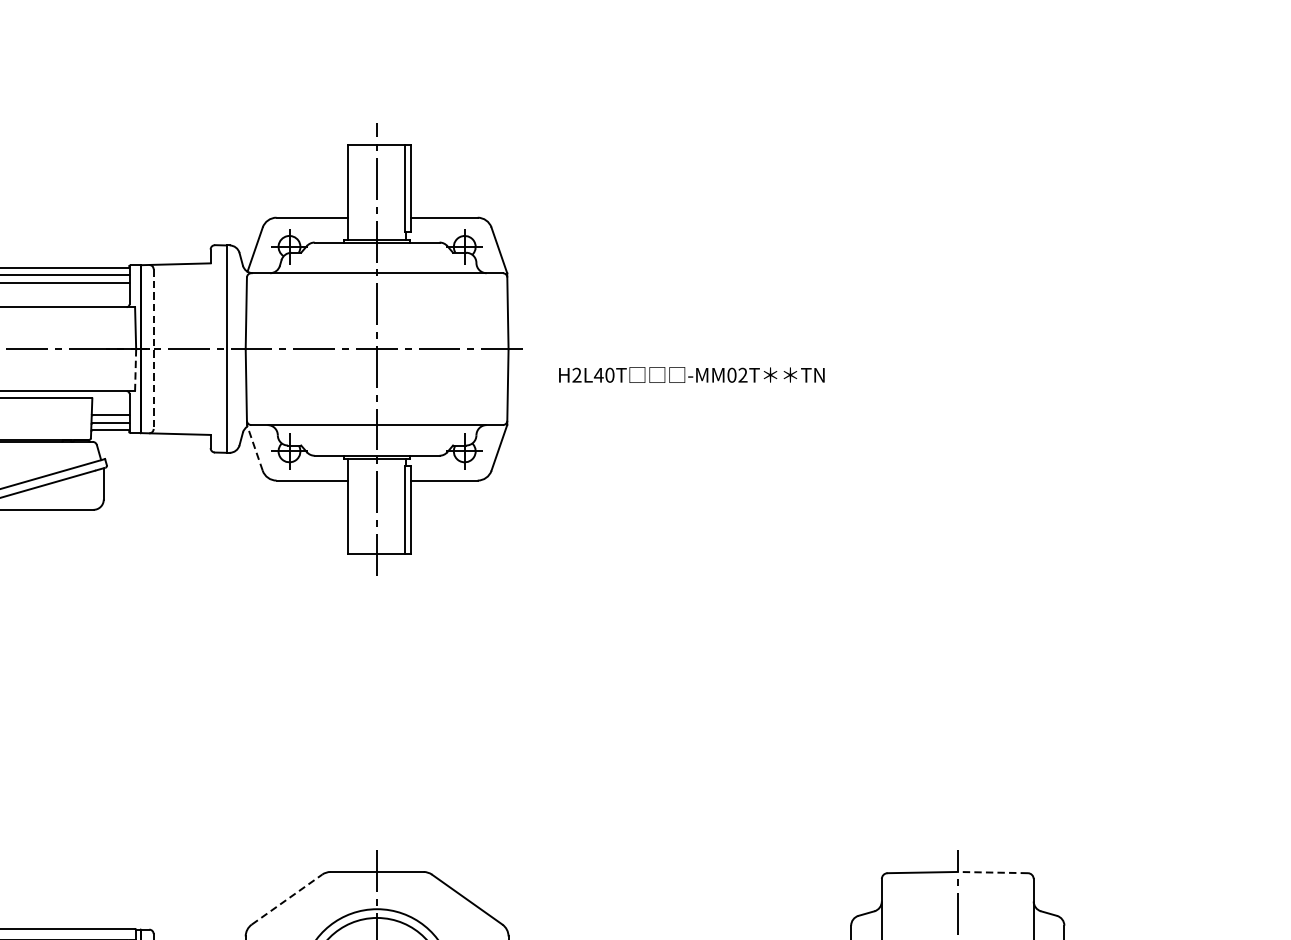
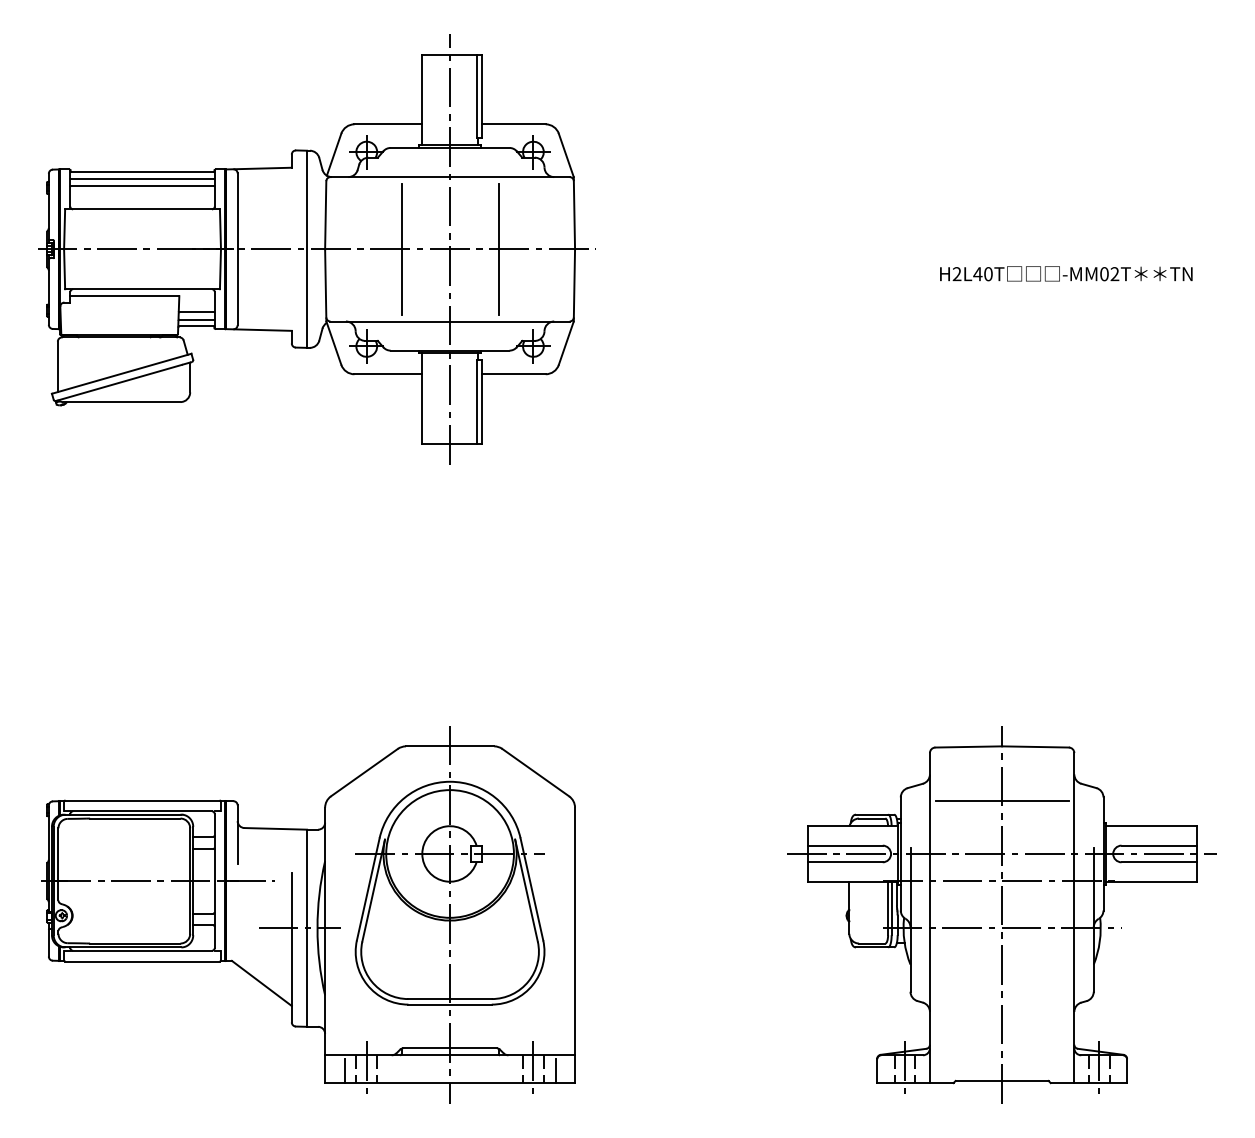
line: (153, 349) -> (237, 249), dashed -> solid
line: (326, 349) -> (401, 249), added
line: (428, 349) -> (498, 249), added
line: (135, 370) -> (220, 269), dashed -> solid
text: (692, 374) -> (1066, 273), moved
line: (254, 448) -> (333, 343), dashed -> solid
line: (992, 872) -> (1035, 746), dashed -> solid
line: (287, 899) -> (364, 772), dashed -> solid
line: (958, 928) -> (1002, 800), added

